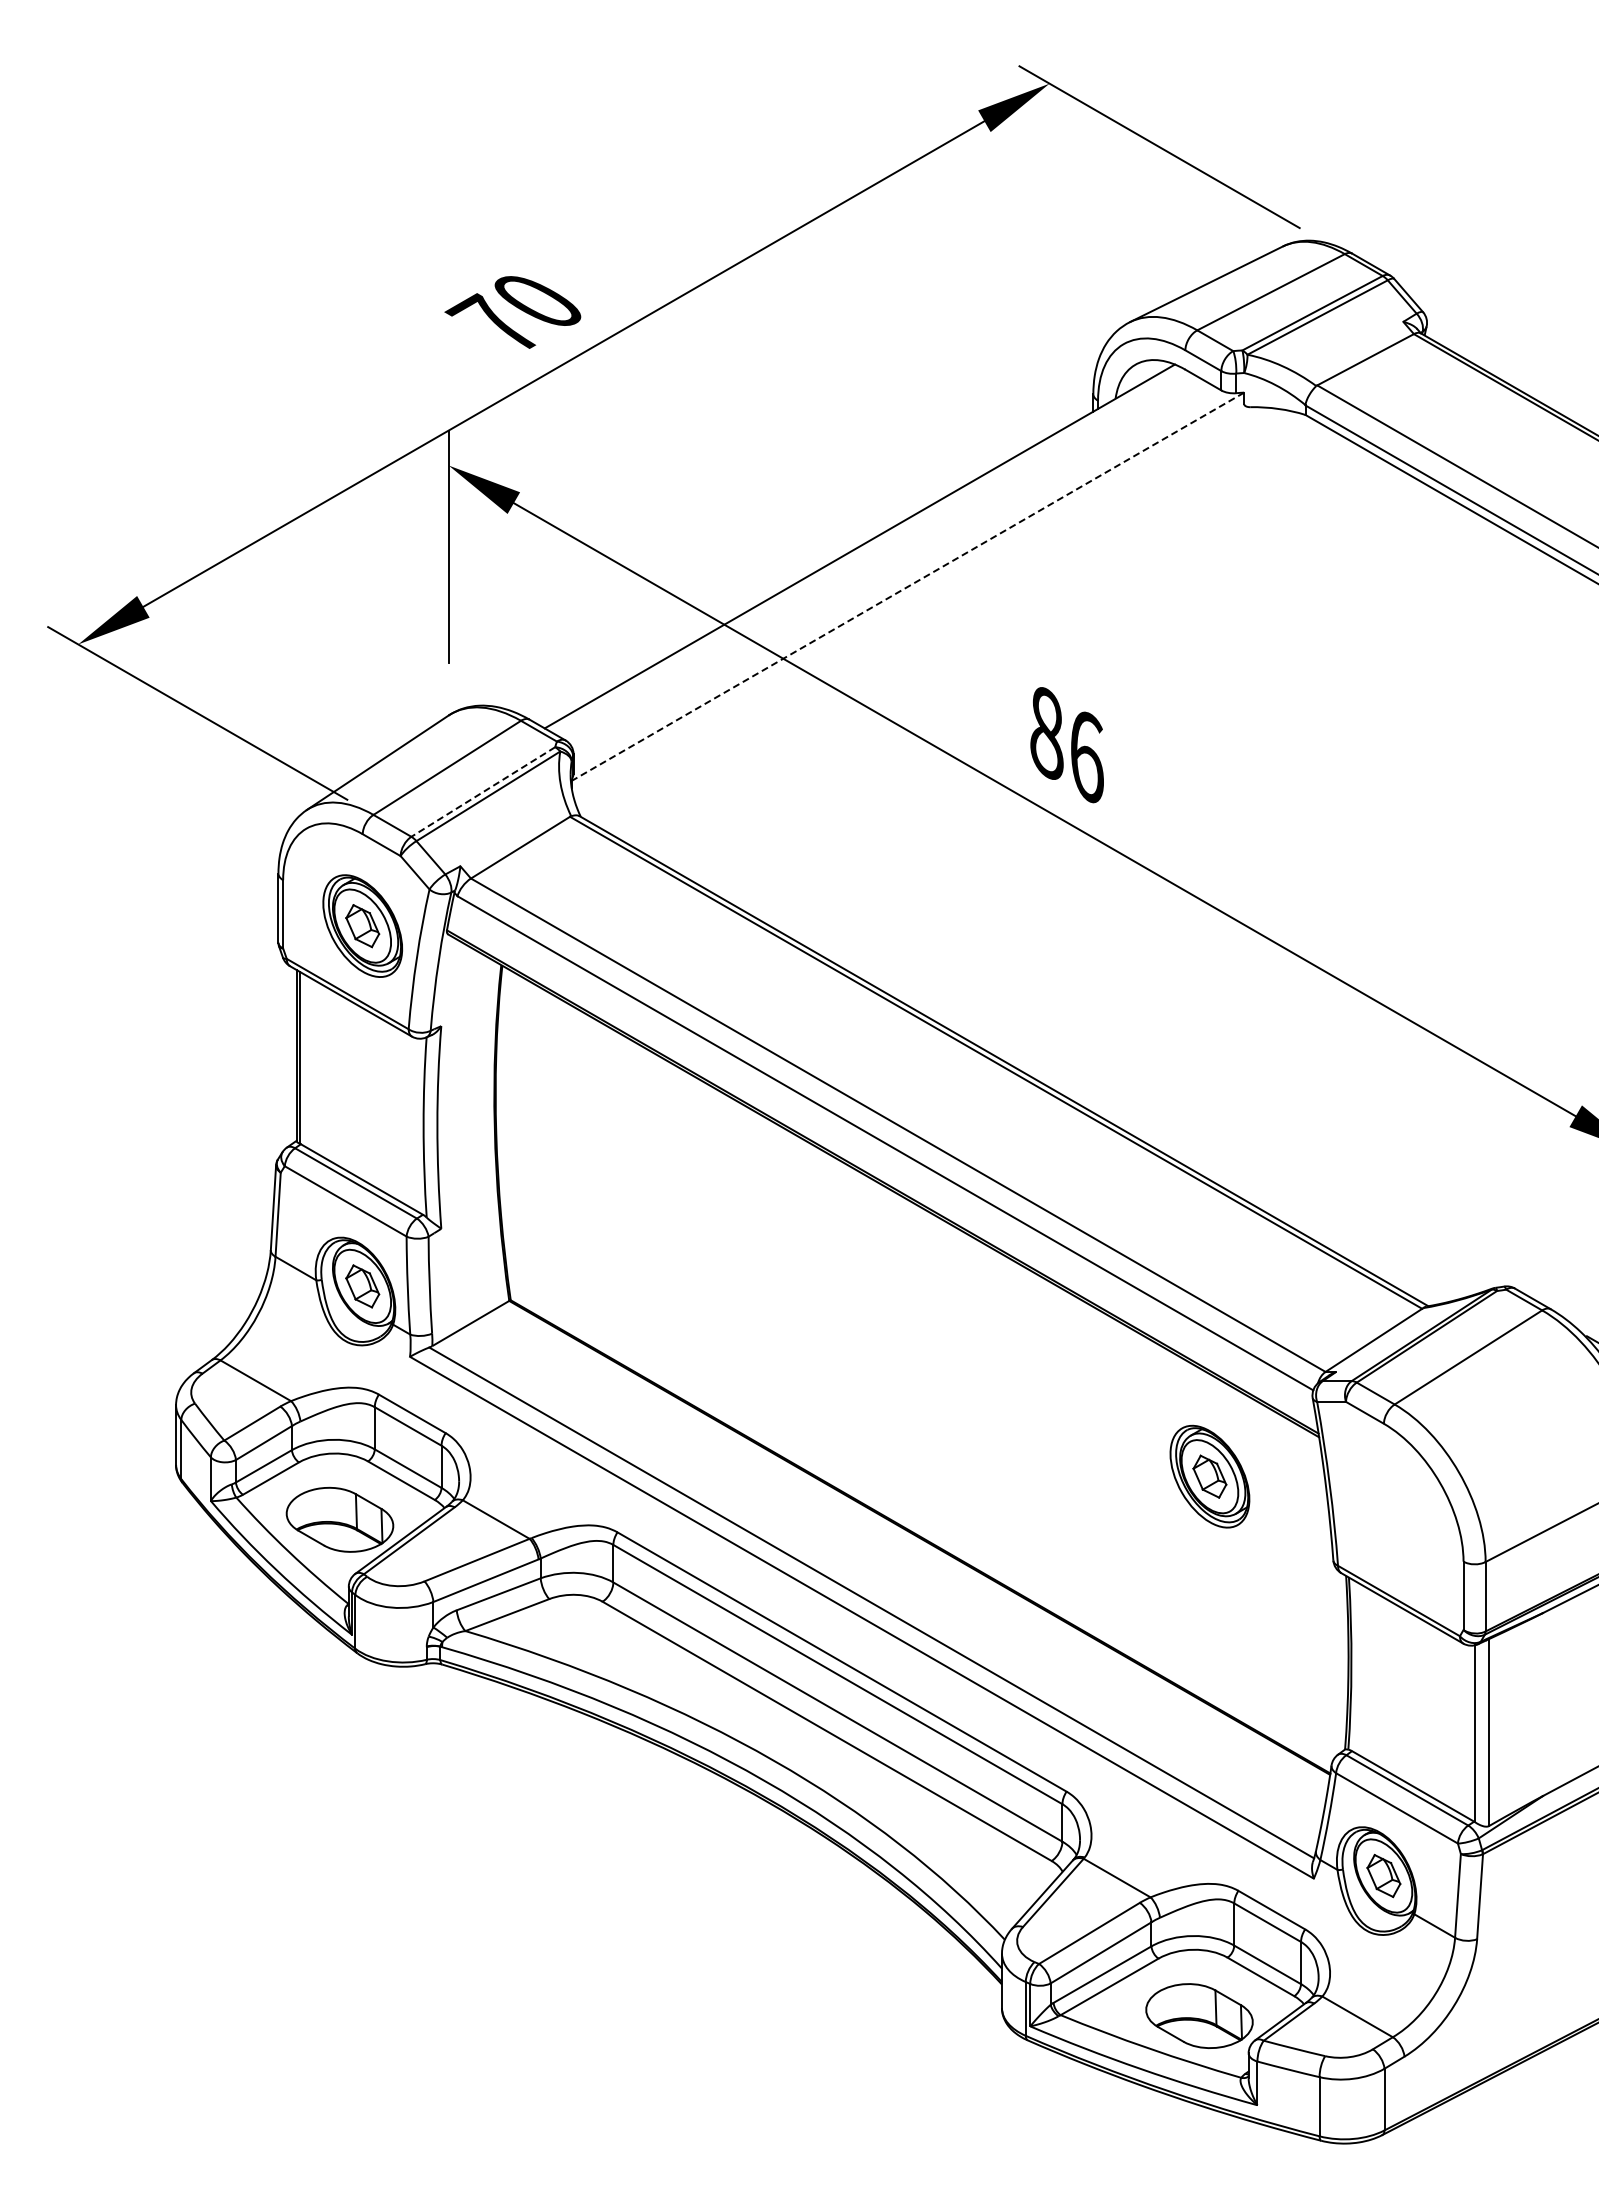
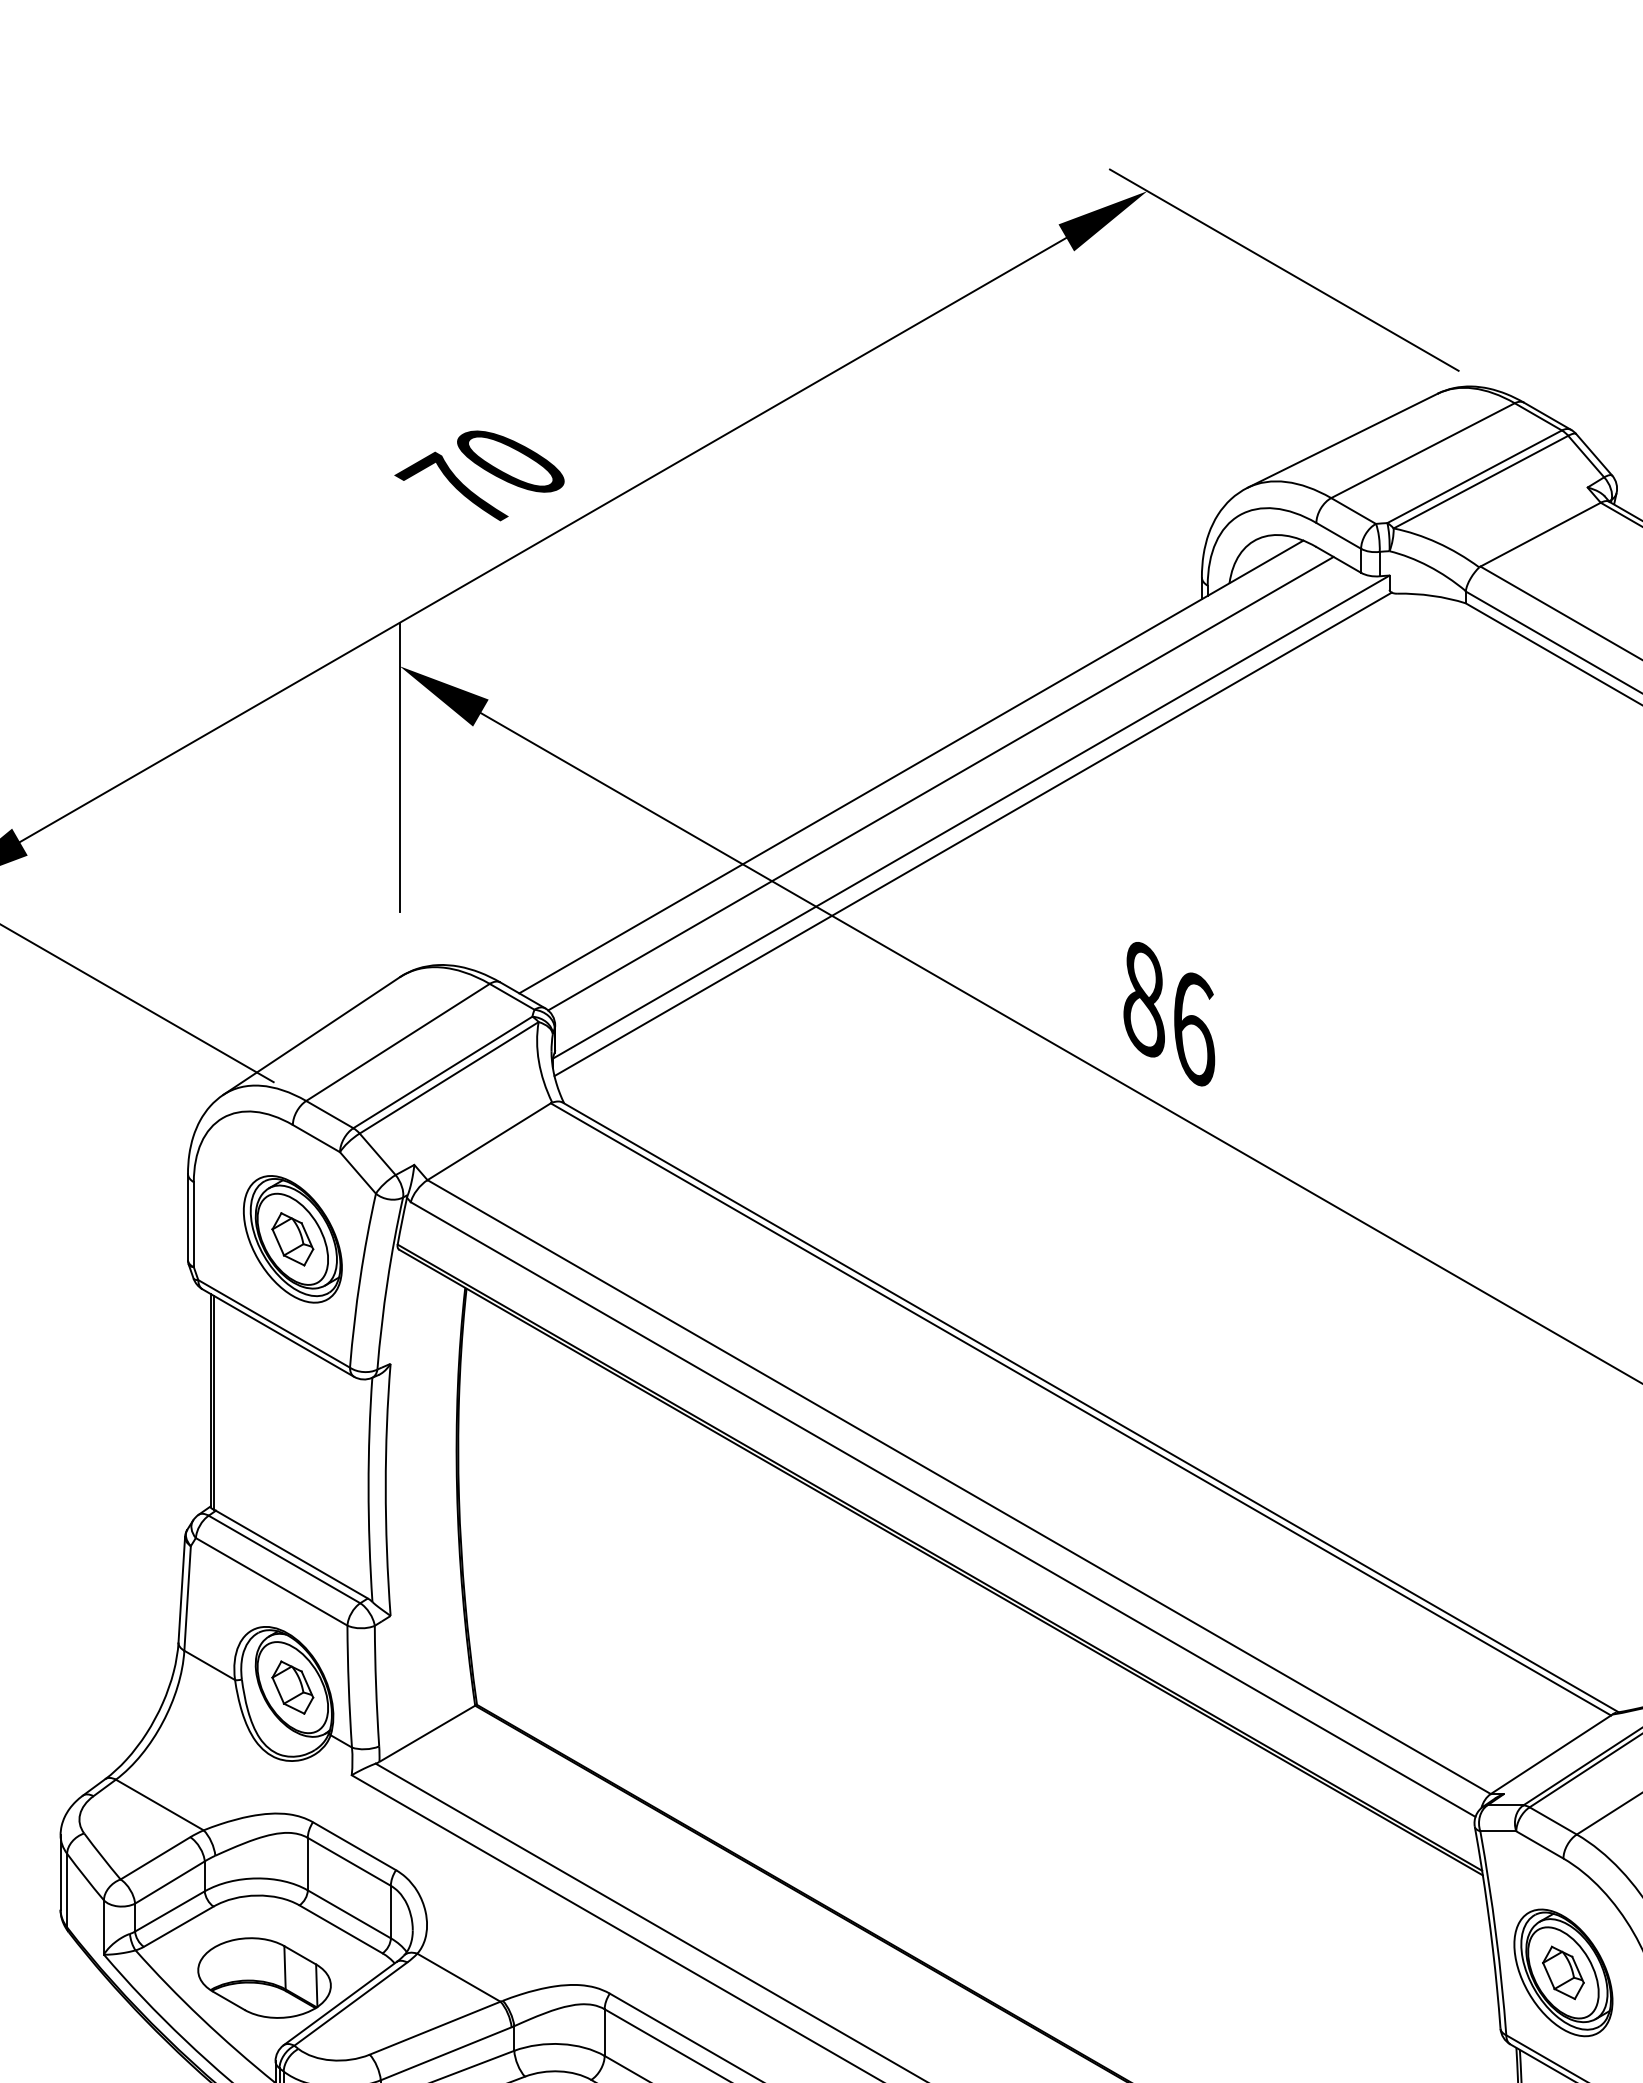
line: (883, 559) -> (940, 783), added
line: (907, 587) -> (970, 818), dashed -> solid
line: (909, 600) -> (973, 834), added
line: (483, 792) -> (443, 1073), dashed -> solid
part: (1209, 1476) -> (1562, 1972), moved

